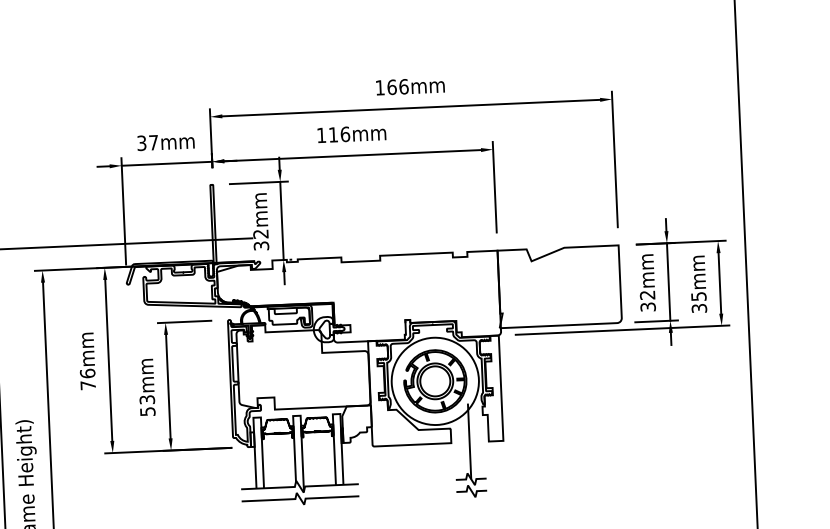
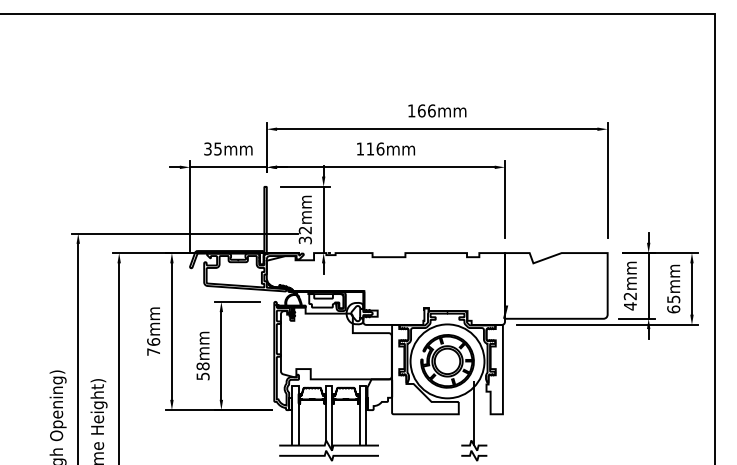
text: (153, 142) -> (217, 148), 37mm -> 35mm
text: (647, 307) -> (629, 306), 32mm -> 42mm
text: (699, 308) -> (673, 309), 35mm -> 65mm
text: (146, 400) -> (202, 366), 53mm -> 58mm

